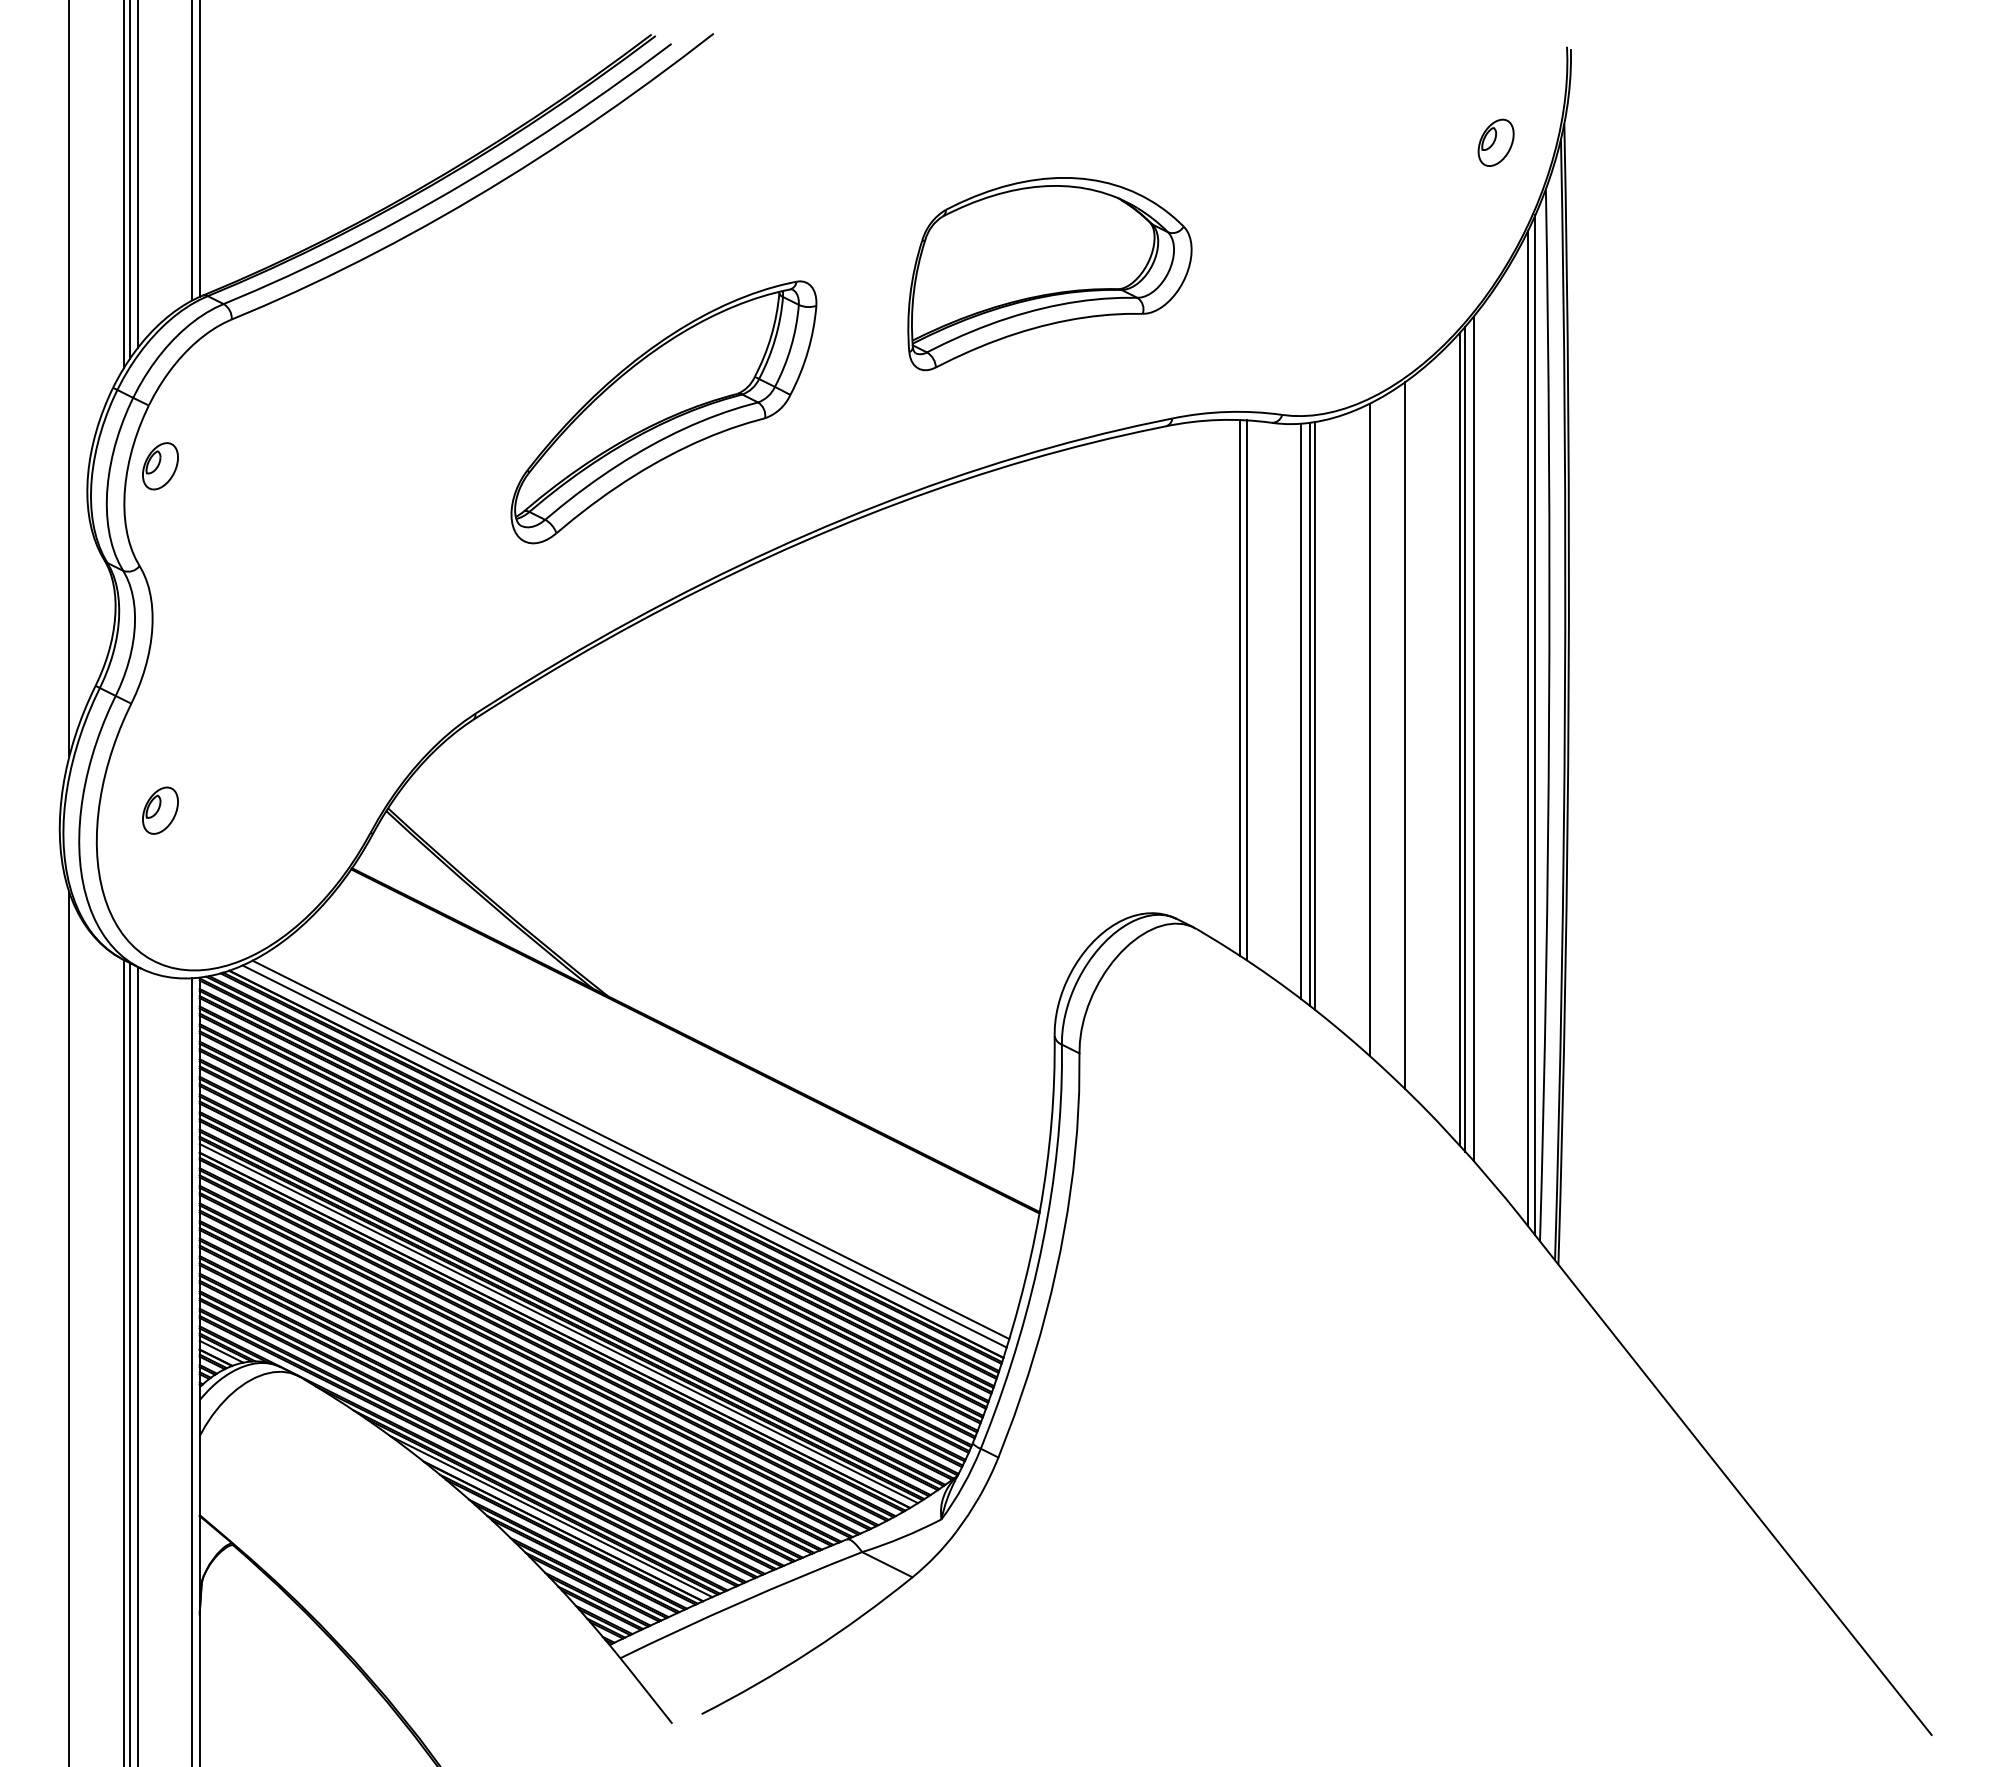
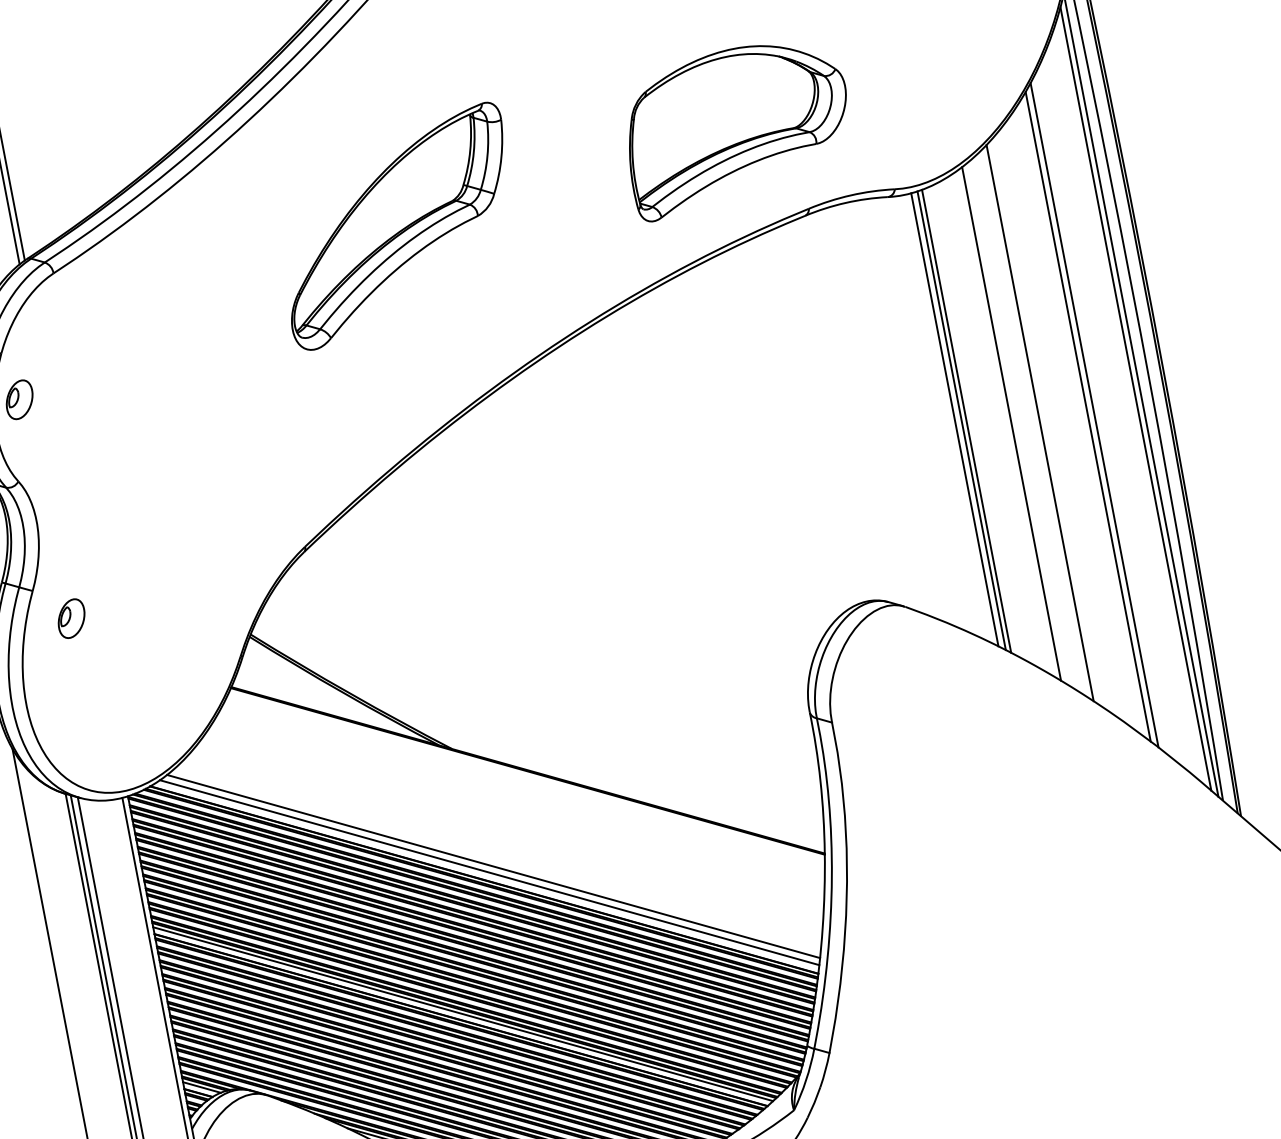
part: (1049, 274) -> (736, 127), moved
part: (663, 412) -> (397, 226), moved
line: (1239, 687) -> (902, 410), removed
line: (1246, 690) -> (908, 411), removed
line: (1459, 739) -> (1083, 417), removed
part: (160, 810) -> (71, 618), moved

